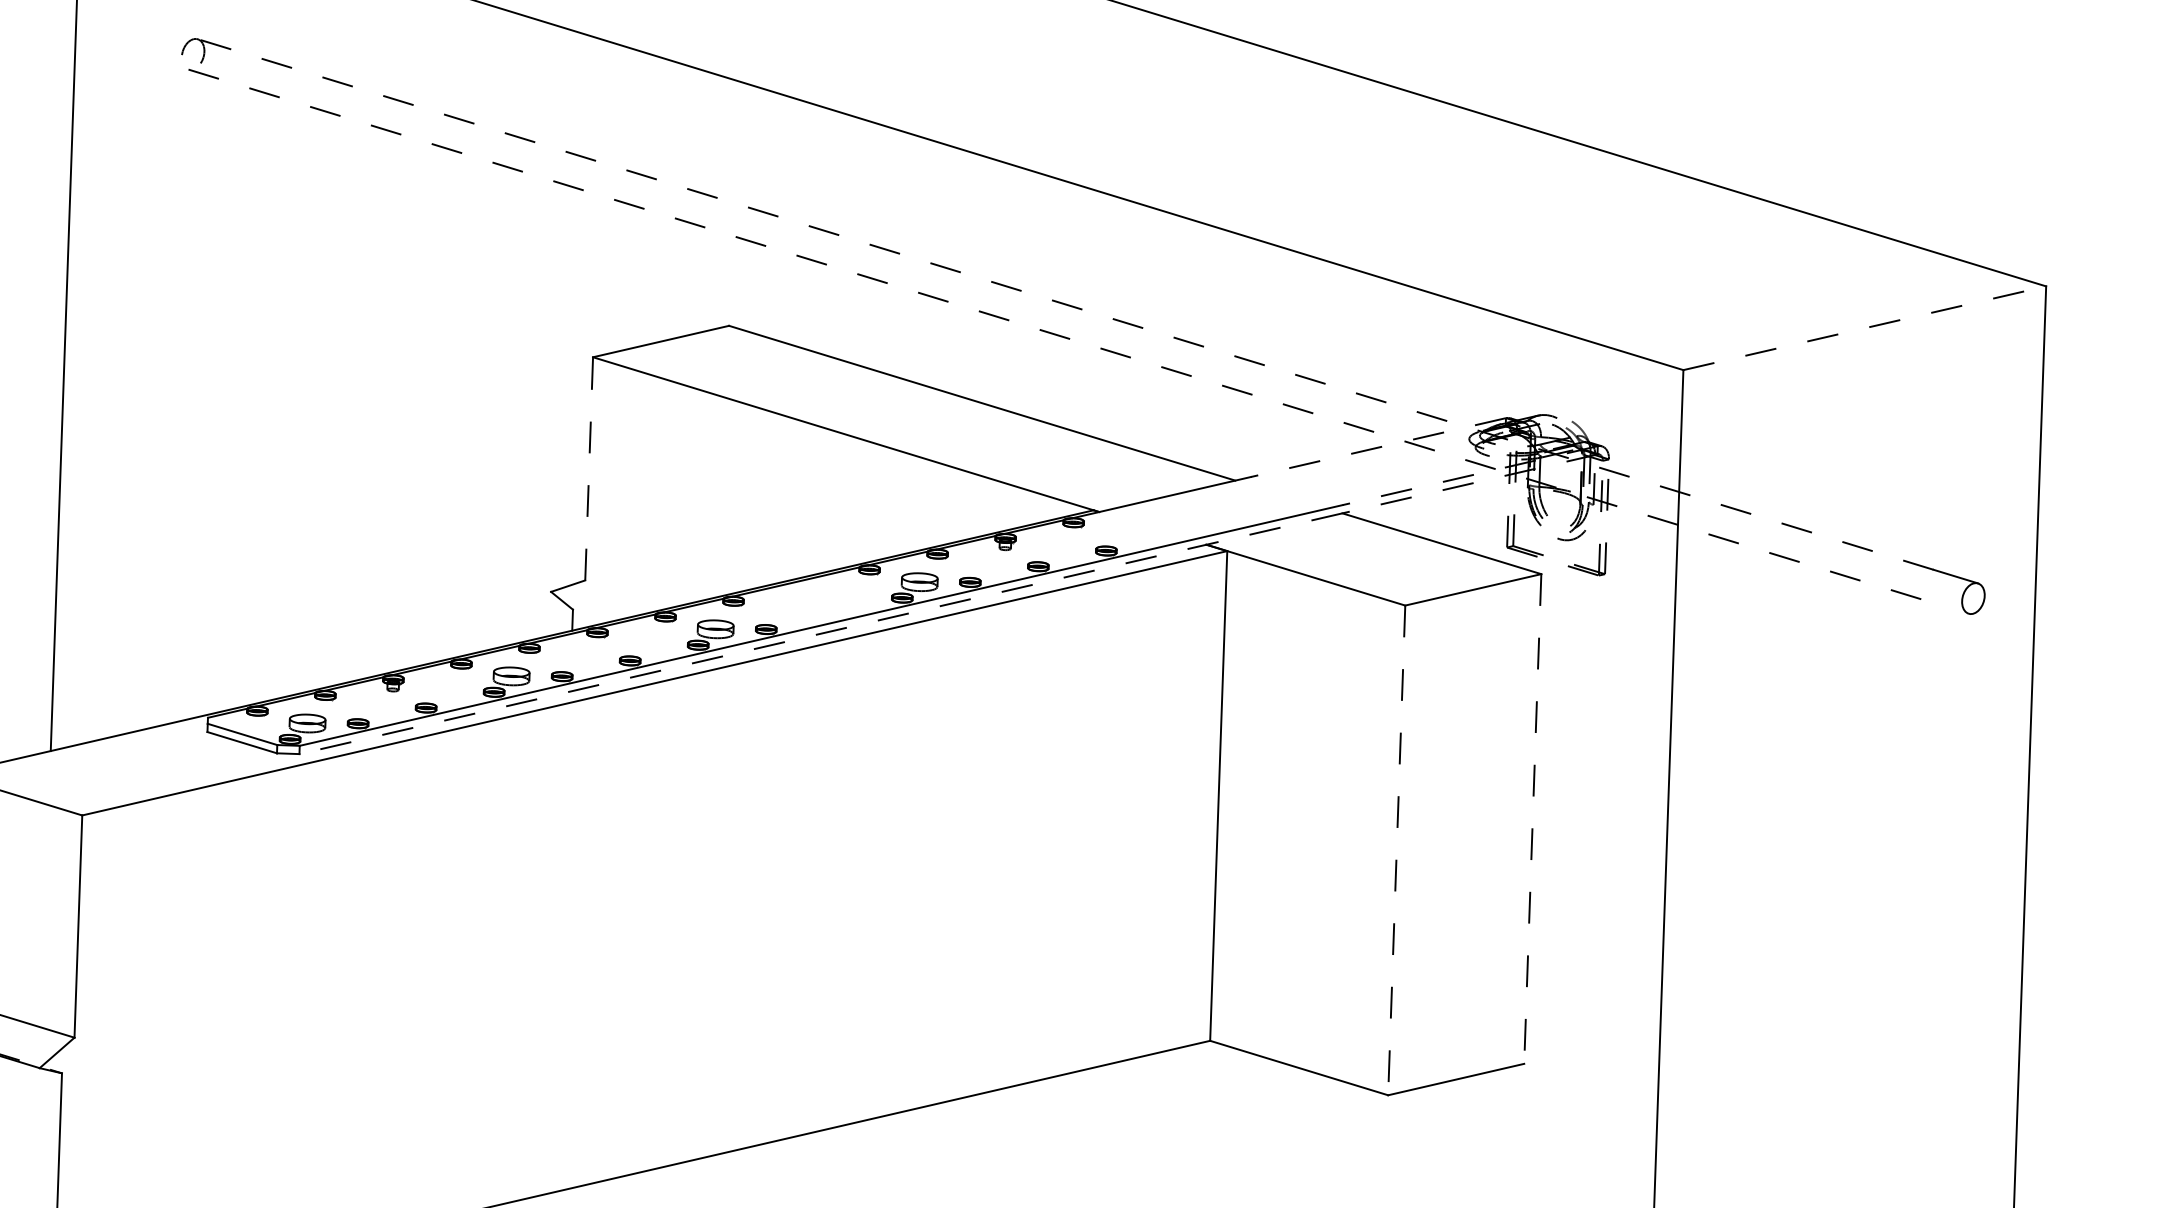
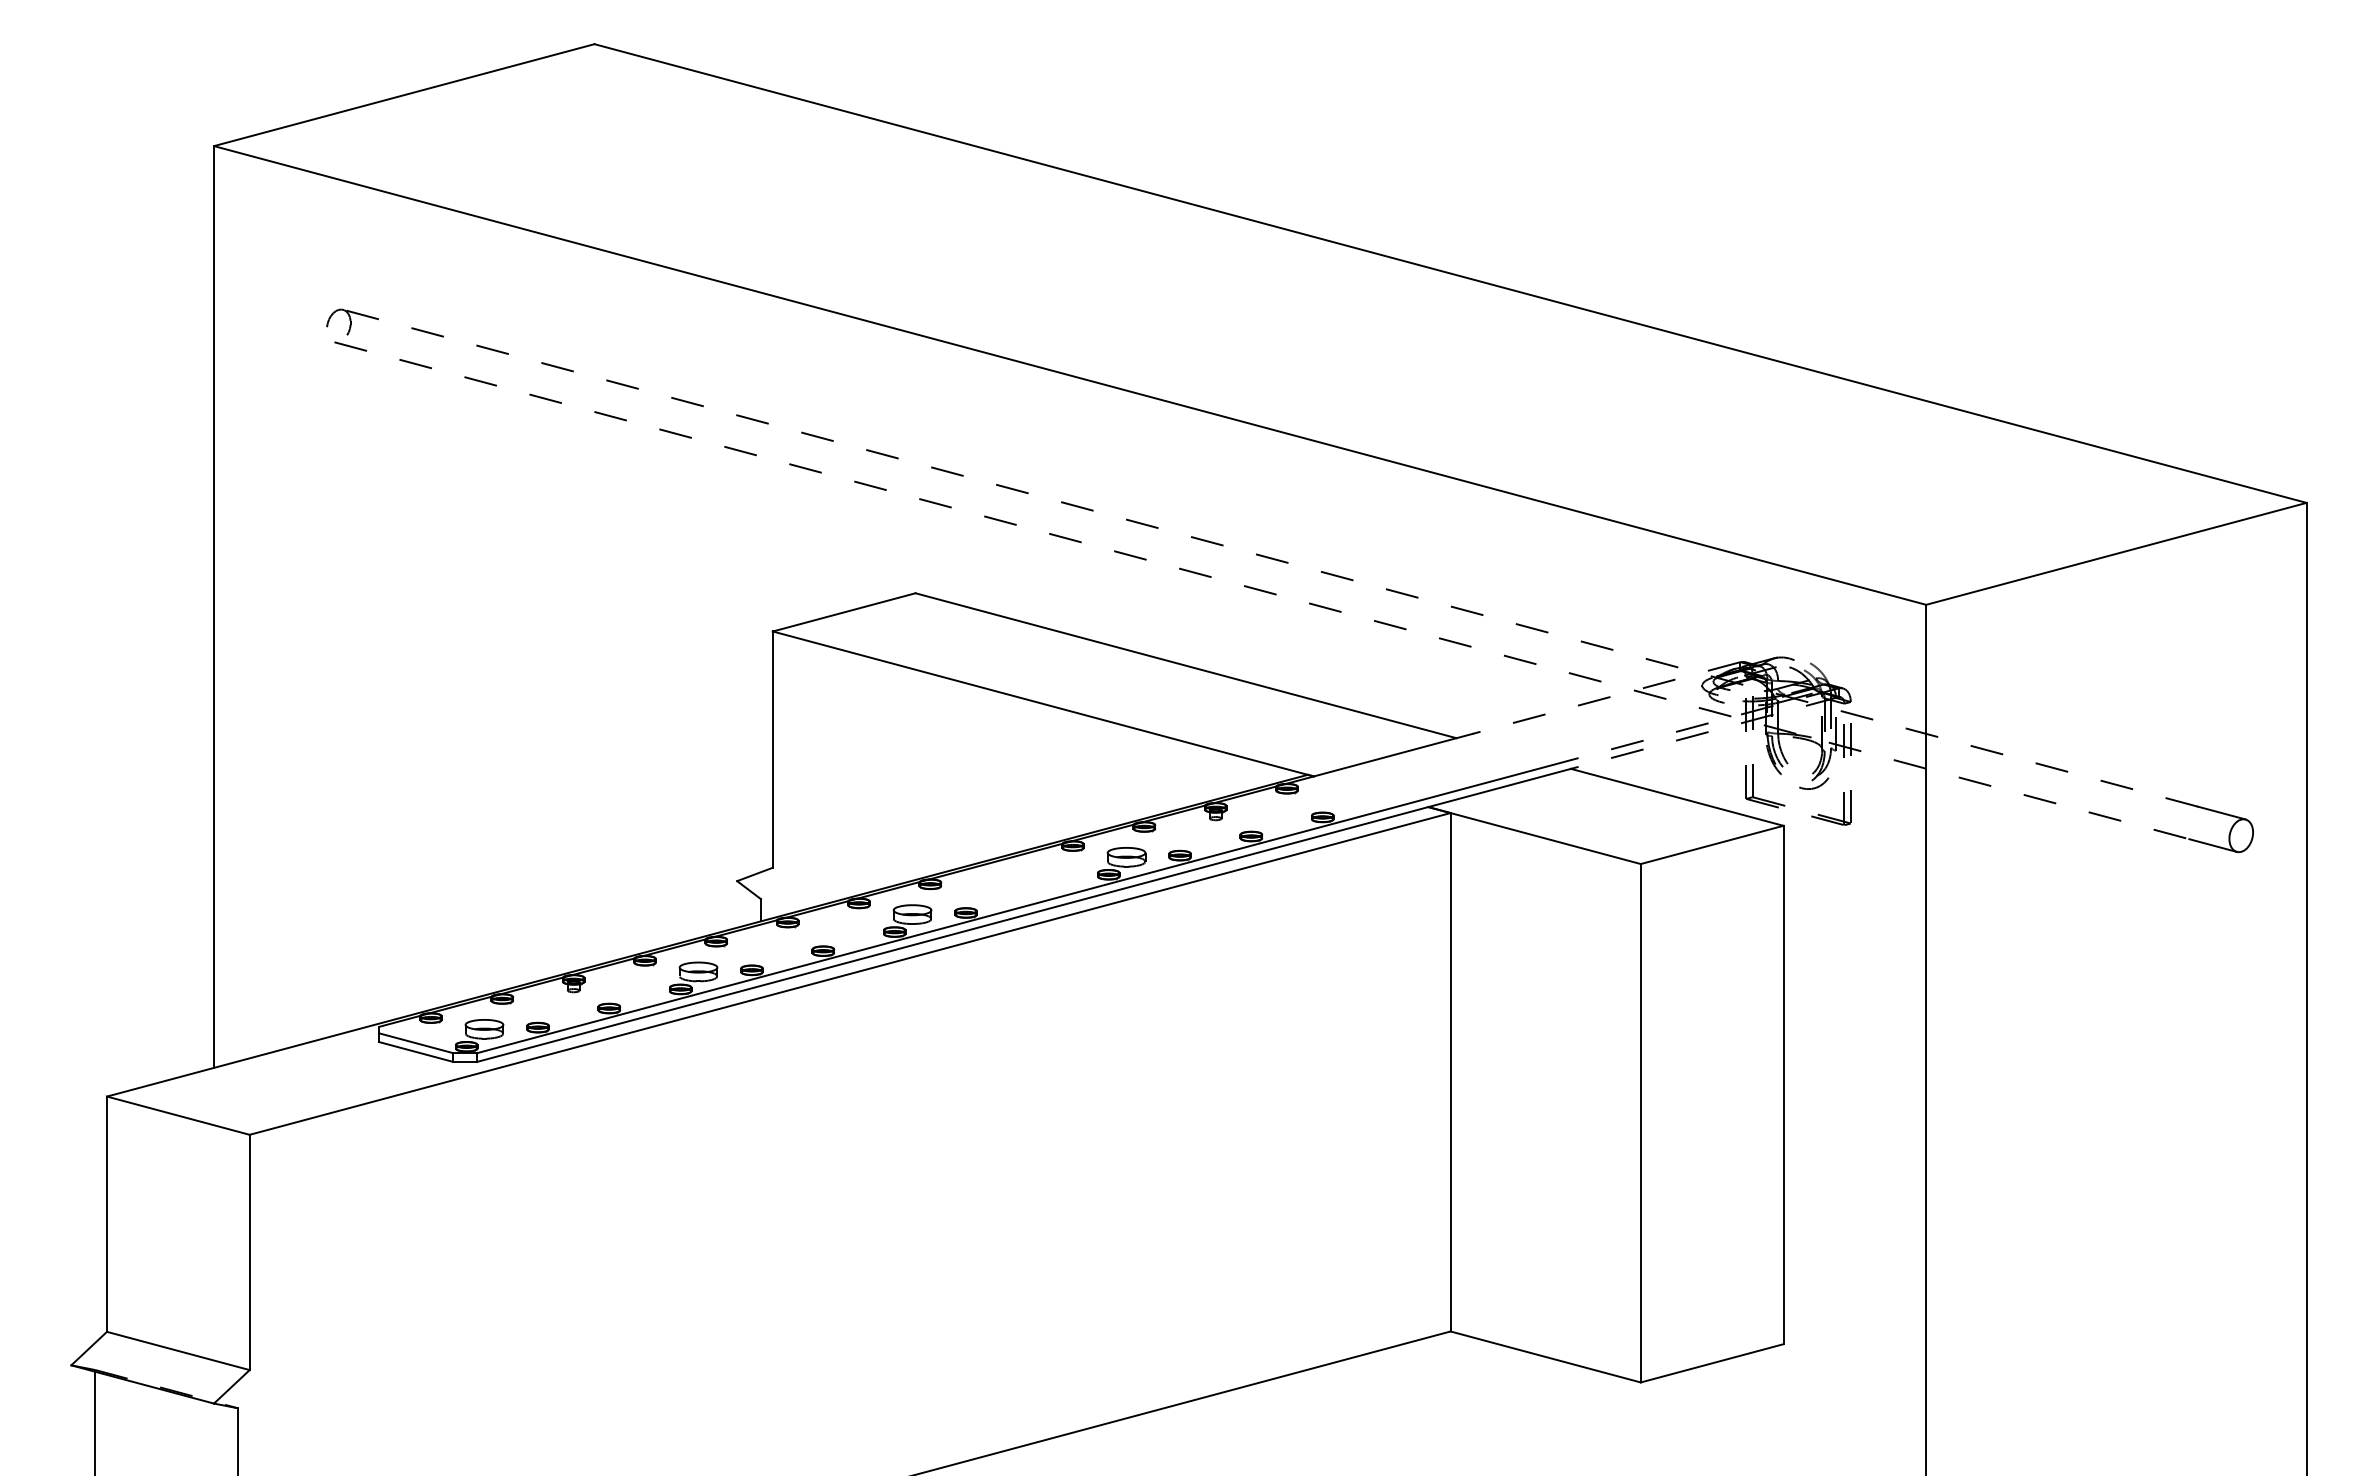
line: (1864, 327) -> (2116, 553), dashed -> solid
line: (588, 468) -> (772, 749), dashed -> solid
line: (1945, 606) -> (2212, 845), added
line: (820, 633) -> (1023, 915), dashed -> solid
line: (1532, 819) -> (1783, 1085), dashed -> solid
line: (1396, 850) -> (1640, 1123), dashed -> solid

